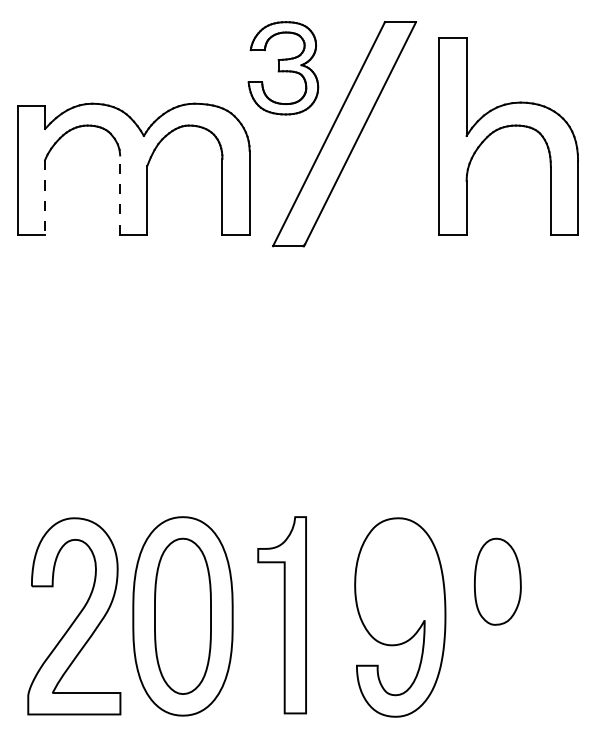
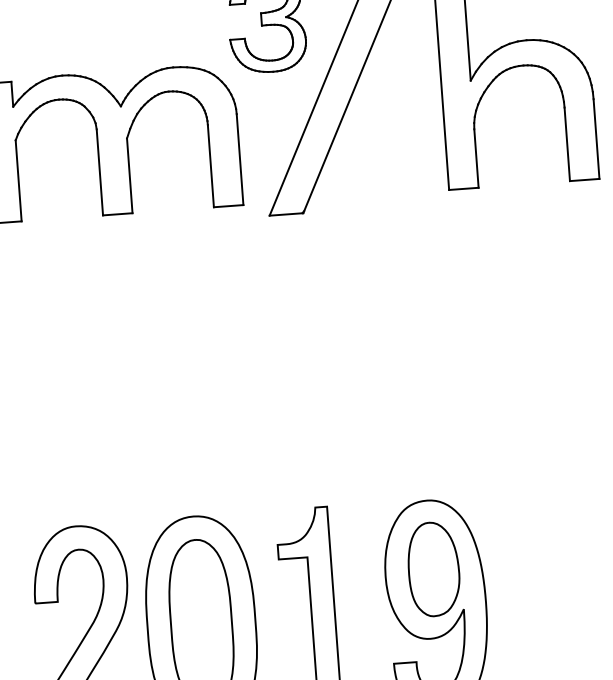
line: (120, 195) -> (100, 172), dashed -> solid
line: (45, 197) -> (19, 180), dashed -> solid
part: (497, 581) -> (433, 569), moved

